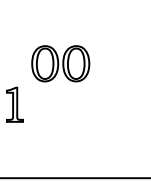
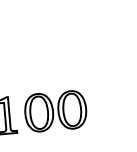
part: (60, 63) -> (55, 111), moved

